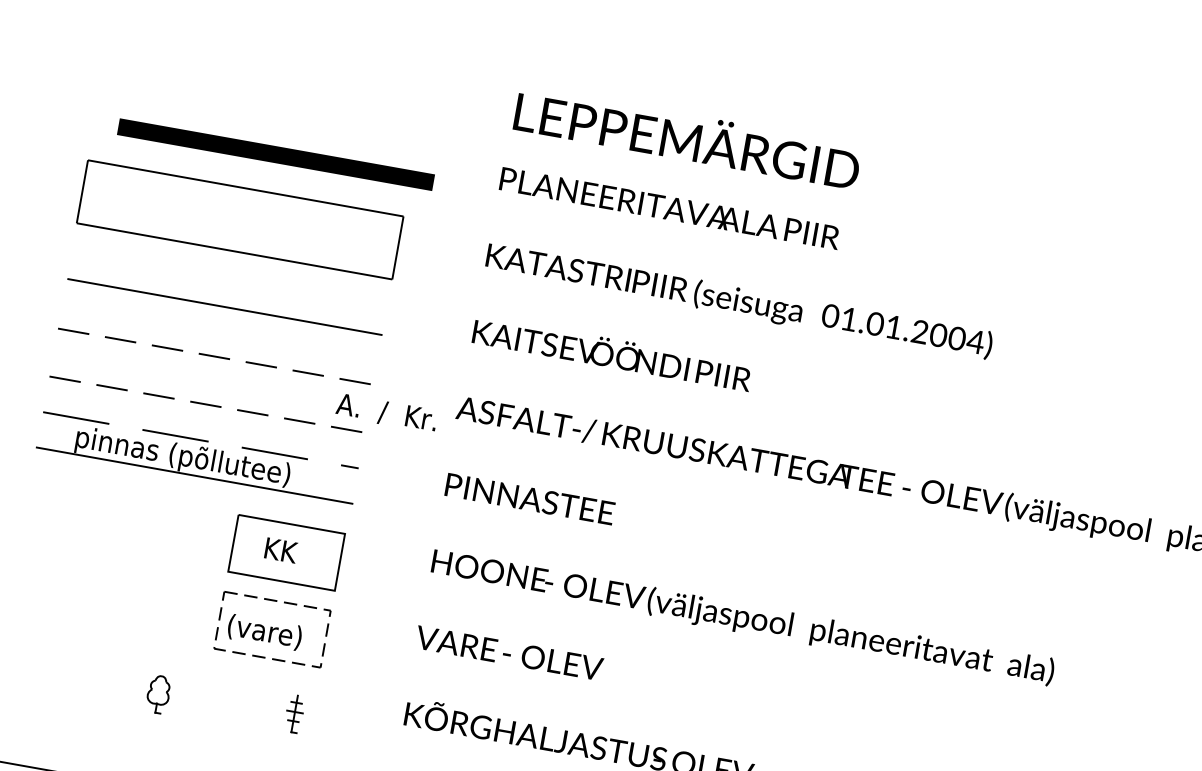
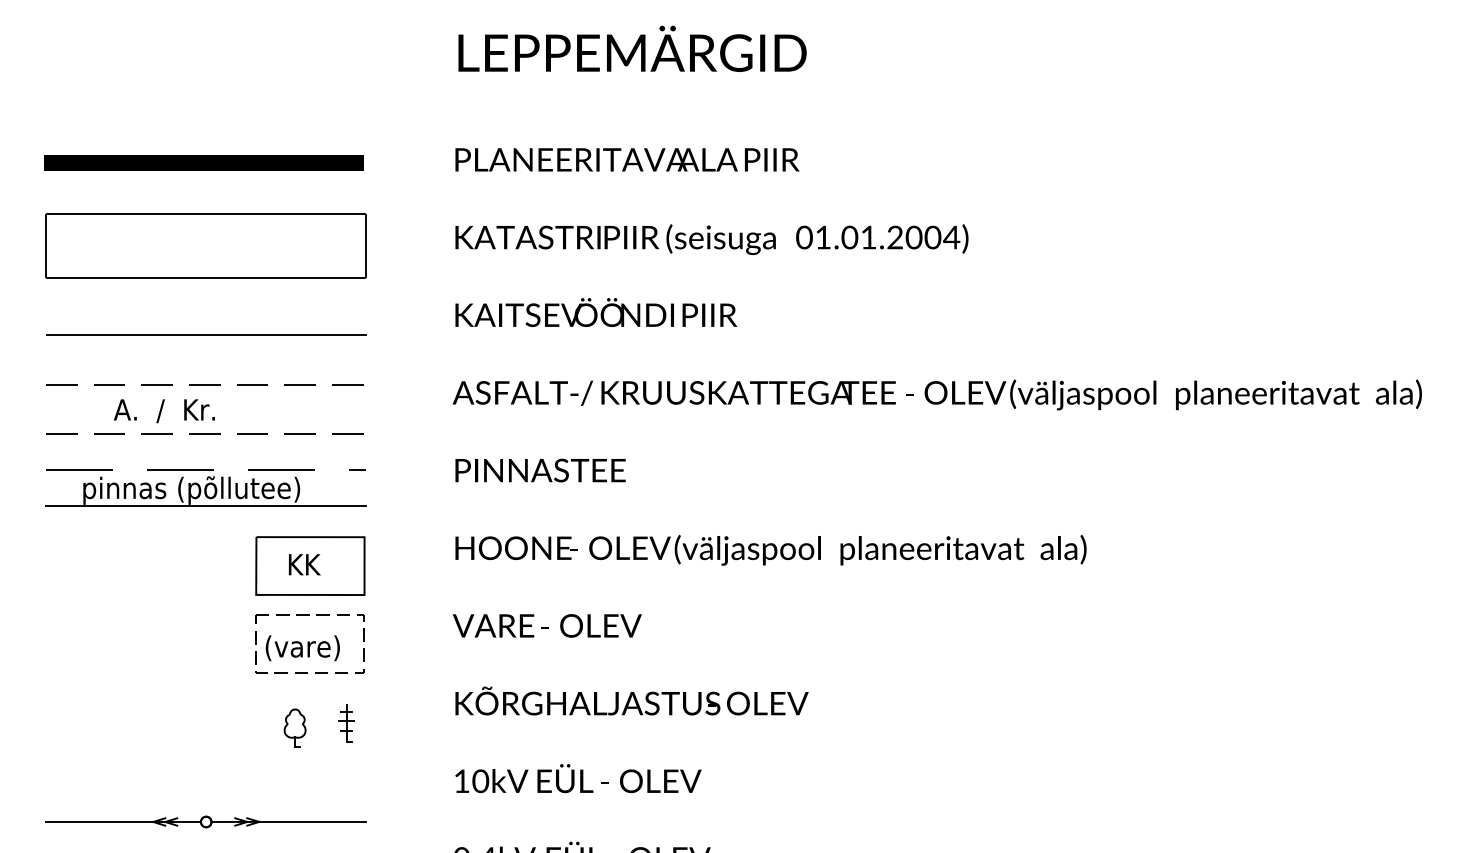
text: (687, 137) -> (632, 48), moved
line: (275, 154) -> (203, 162), moved
text: (386, 413) -> (164, 411), moved
part: (158, 693) -> (294, 727), moved

